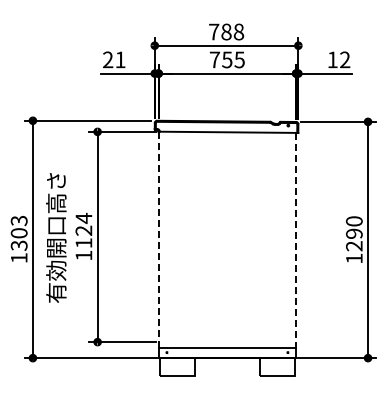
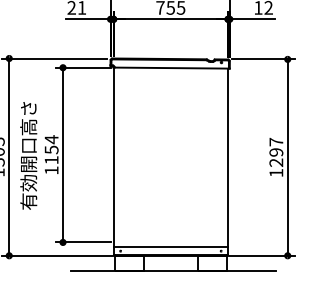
text: (354, 221) -> (276, 142), 1290 -> 1297
text: (83, 230) -> (51, 149), 1124 -> 1154
line: (158, 239) -> (113, 157), dashed -> solid
line: (296, 240) -> (228, 158), dashed -> solid
line: (230, 376) -> (173, 271), added

